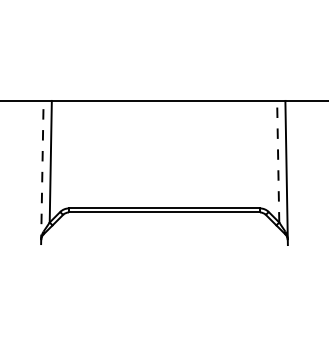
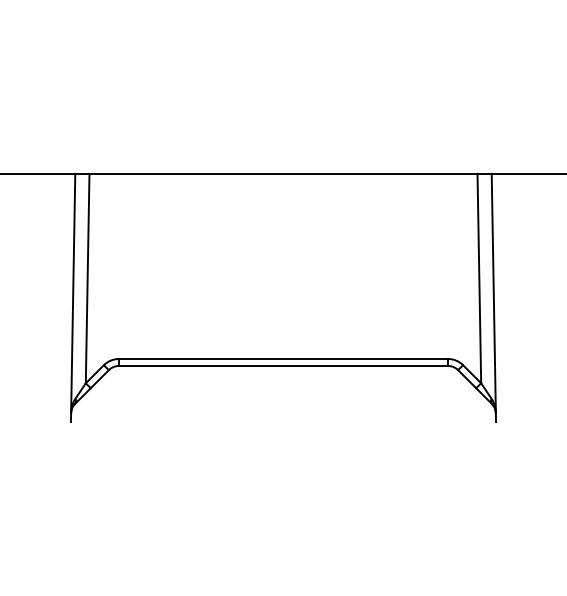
line: (278, 161) -> (479, 278), dashed -> solid
line: (42, 172) -> (73, 297), dashed -> solid

